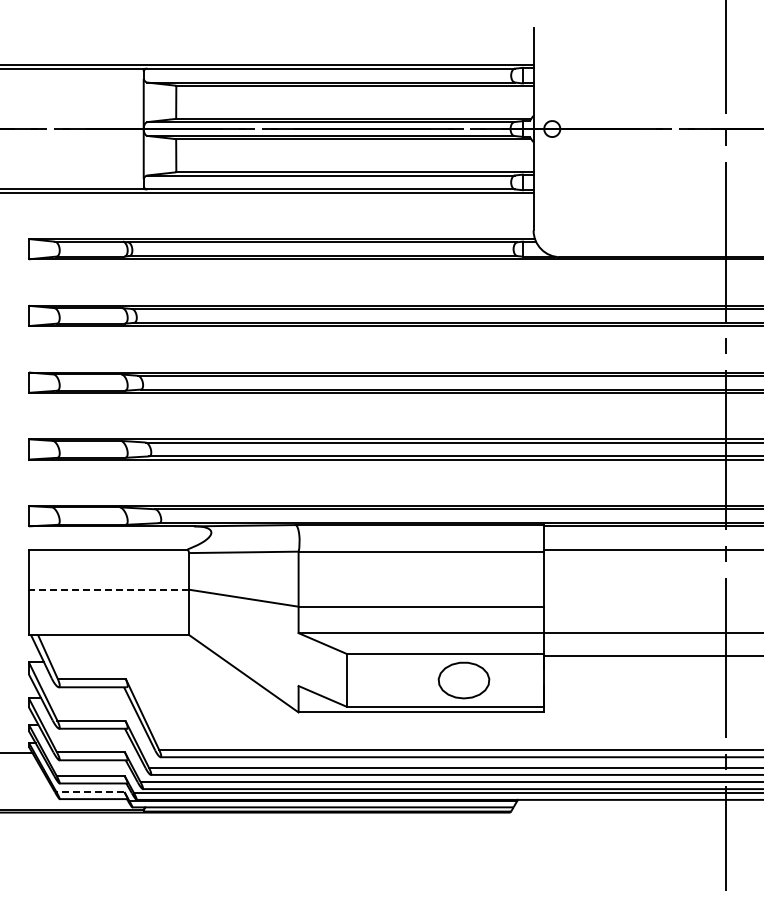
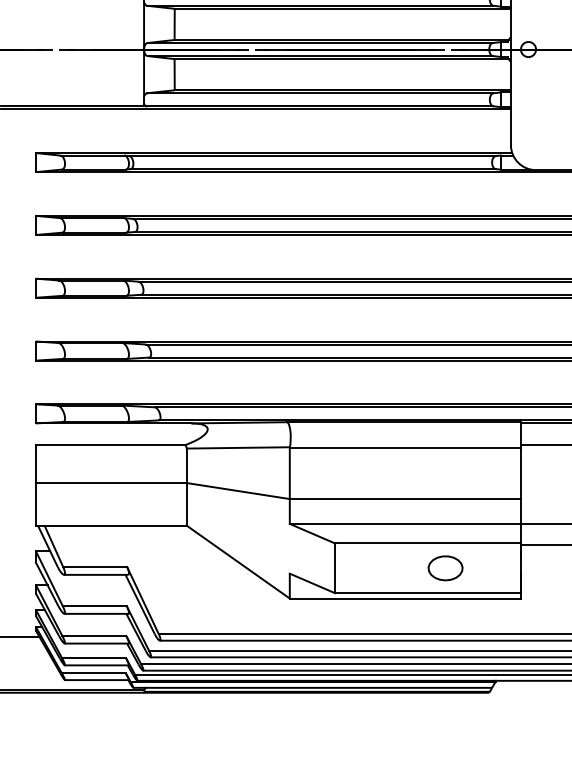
line: (108, 589) -> (110, 482), dashed -> solid
part: (464, 679) -> (445, 567), size x0.71
line: (90, 792) -> (93, 673), dashed -> solid

